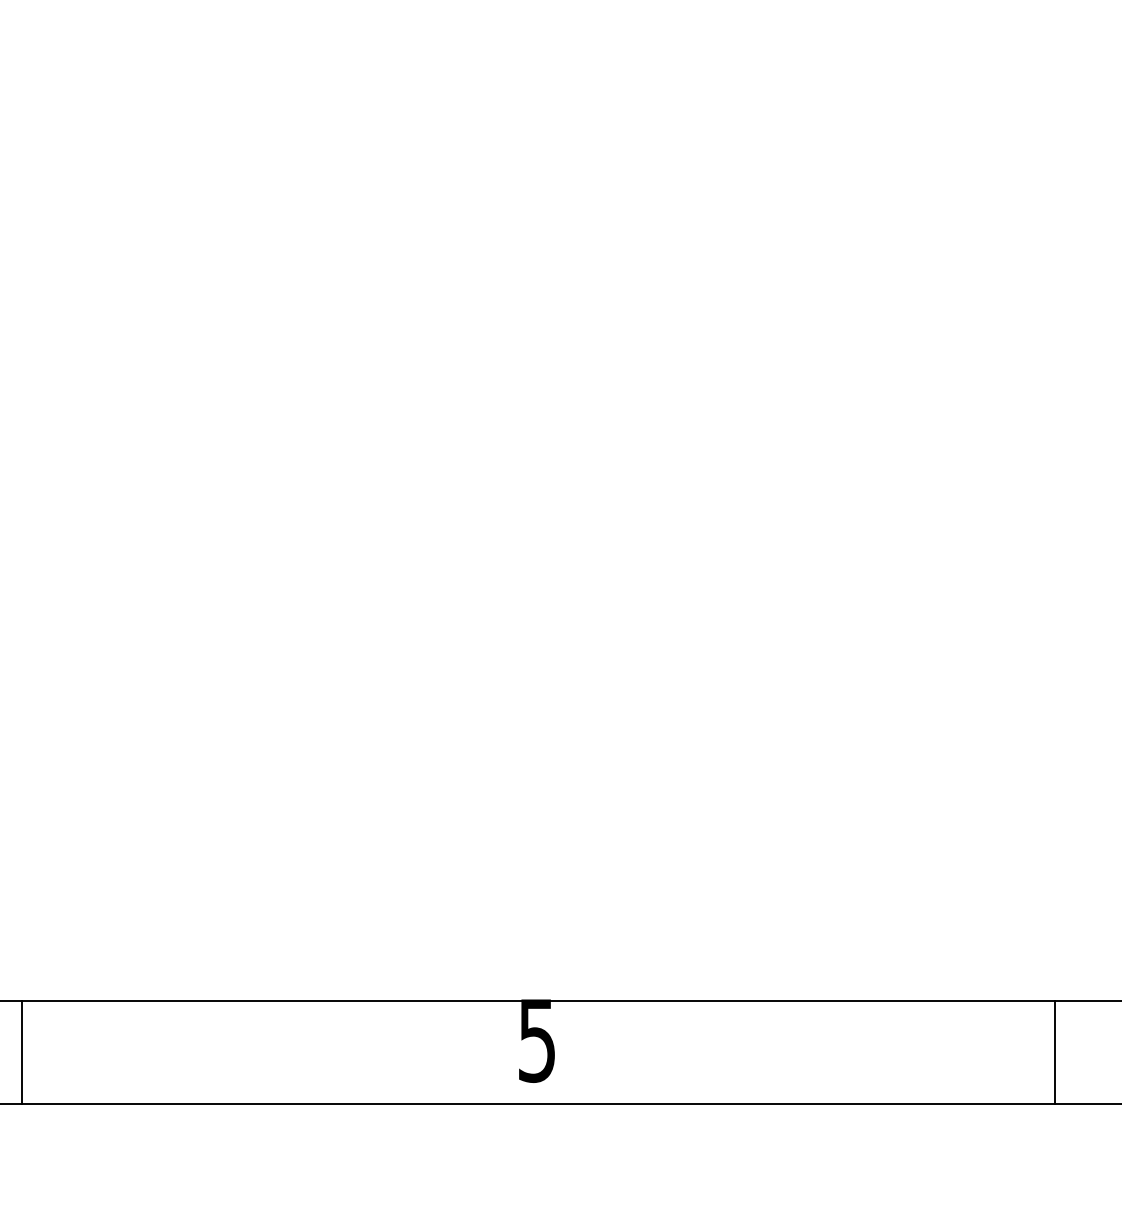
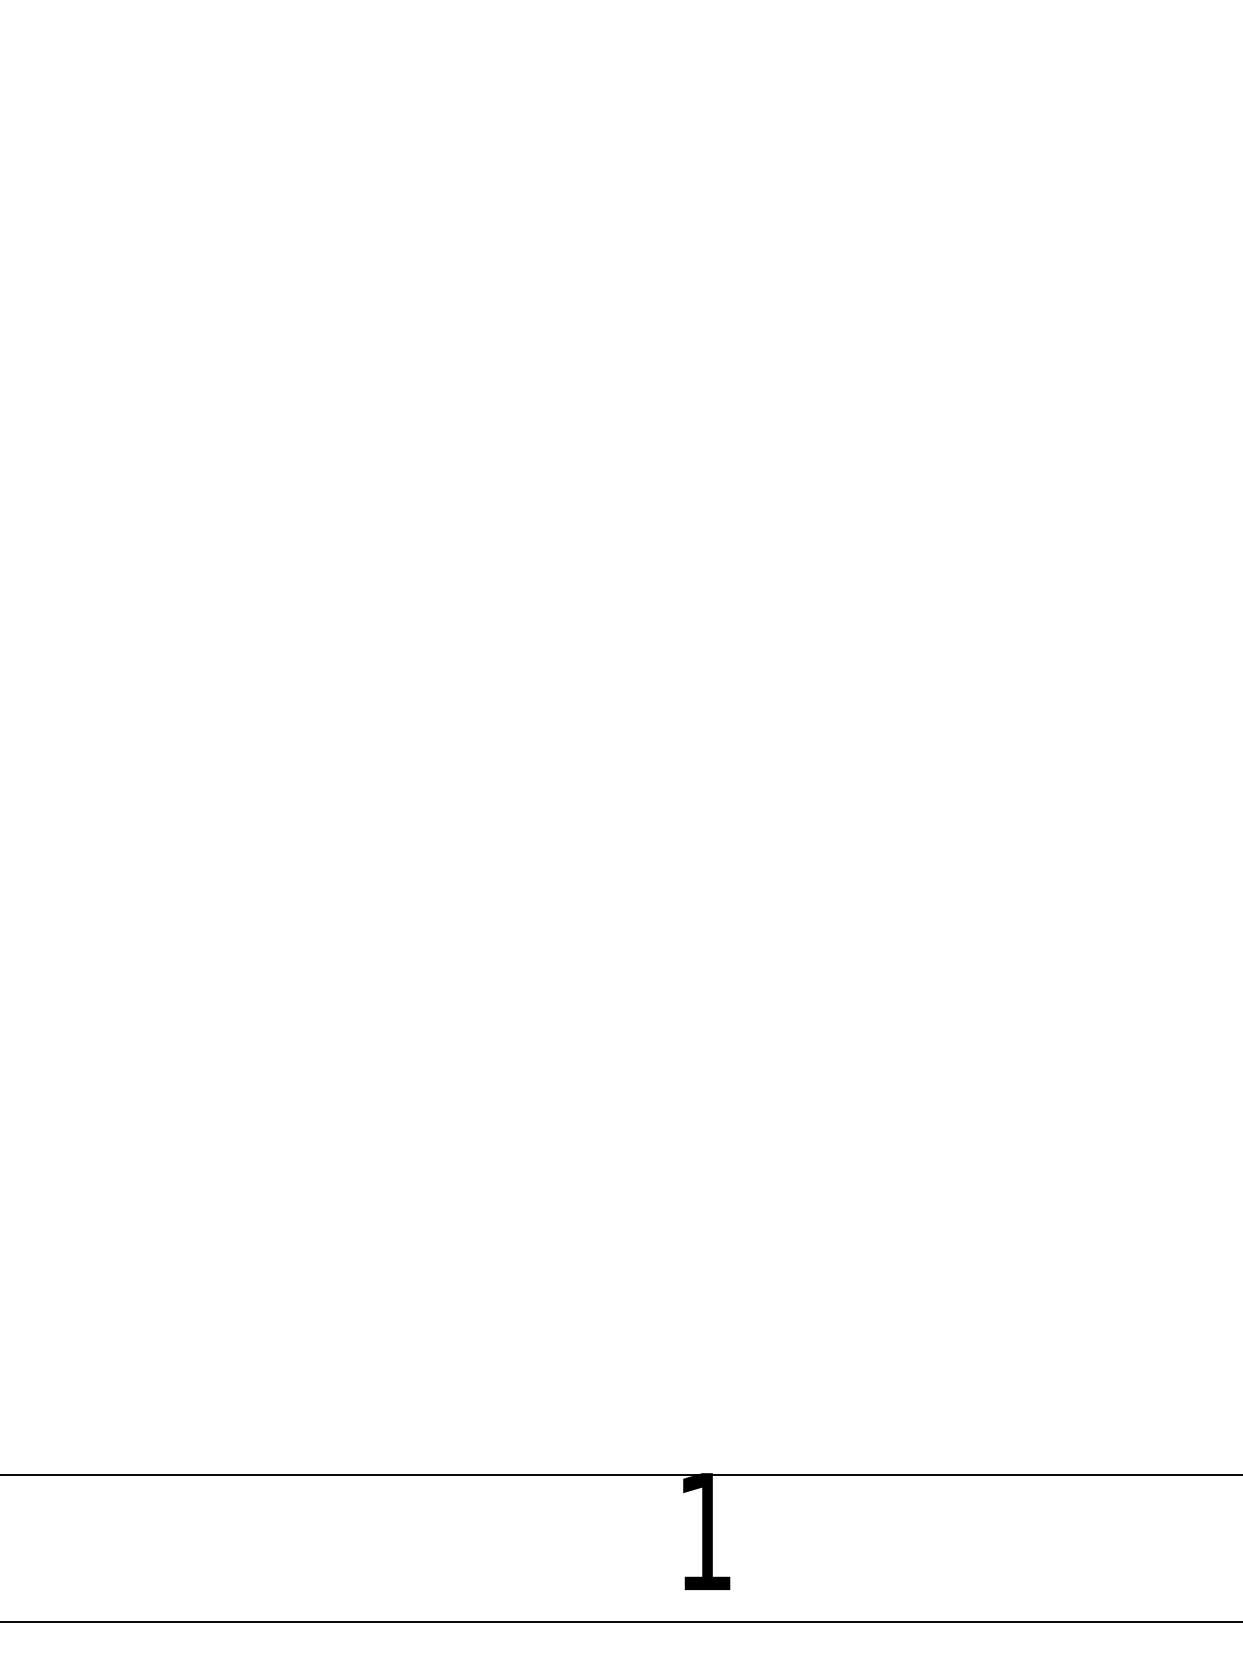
text: (536, 1040) -> (704, 1531), 5 -> 1

